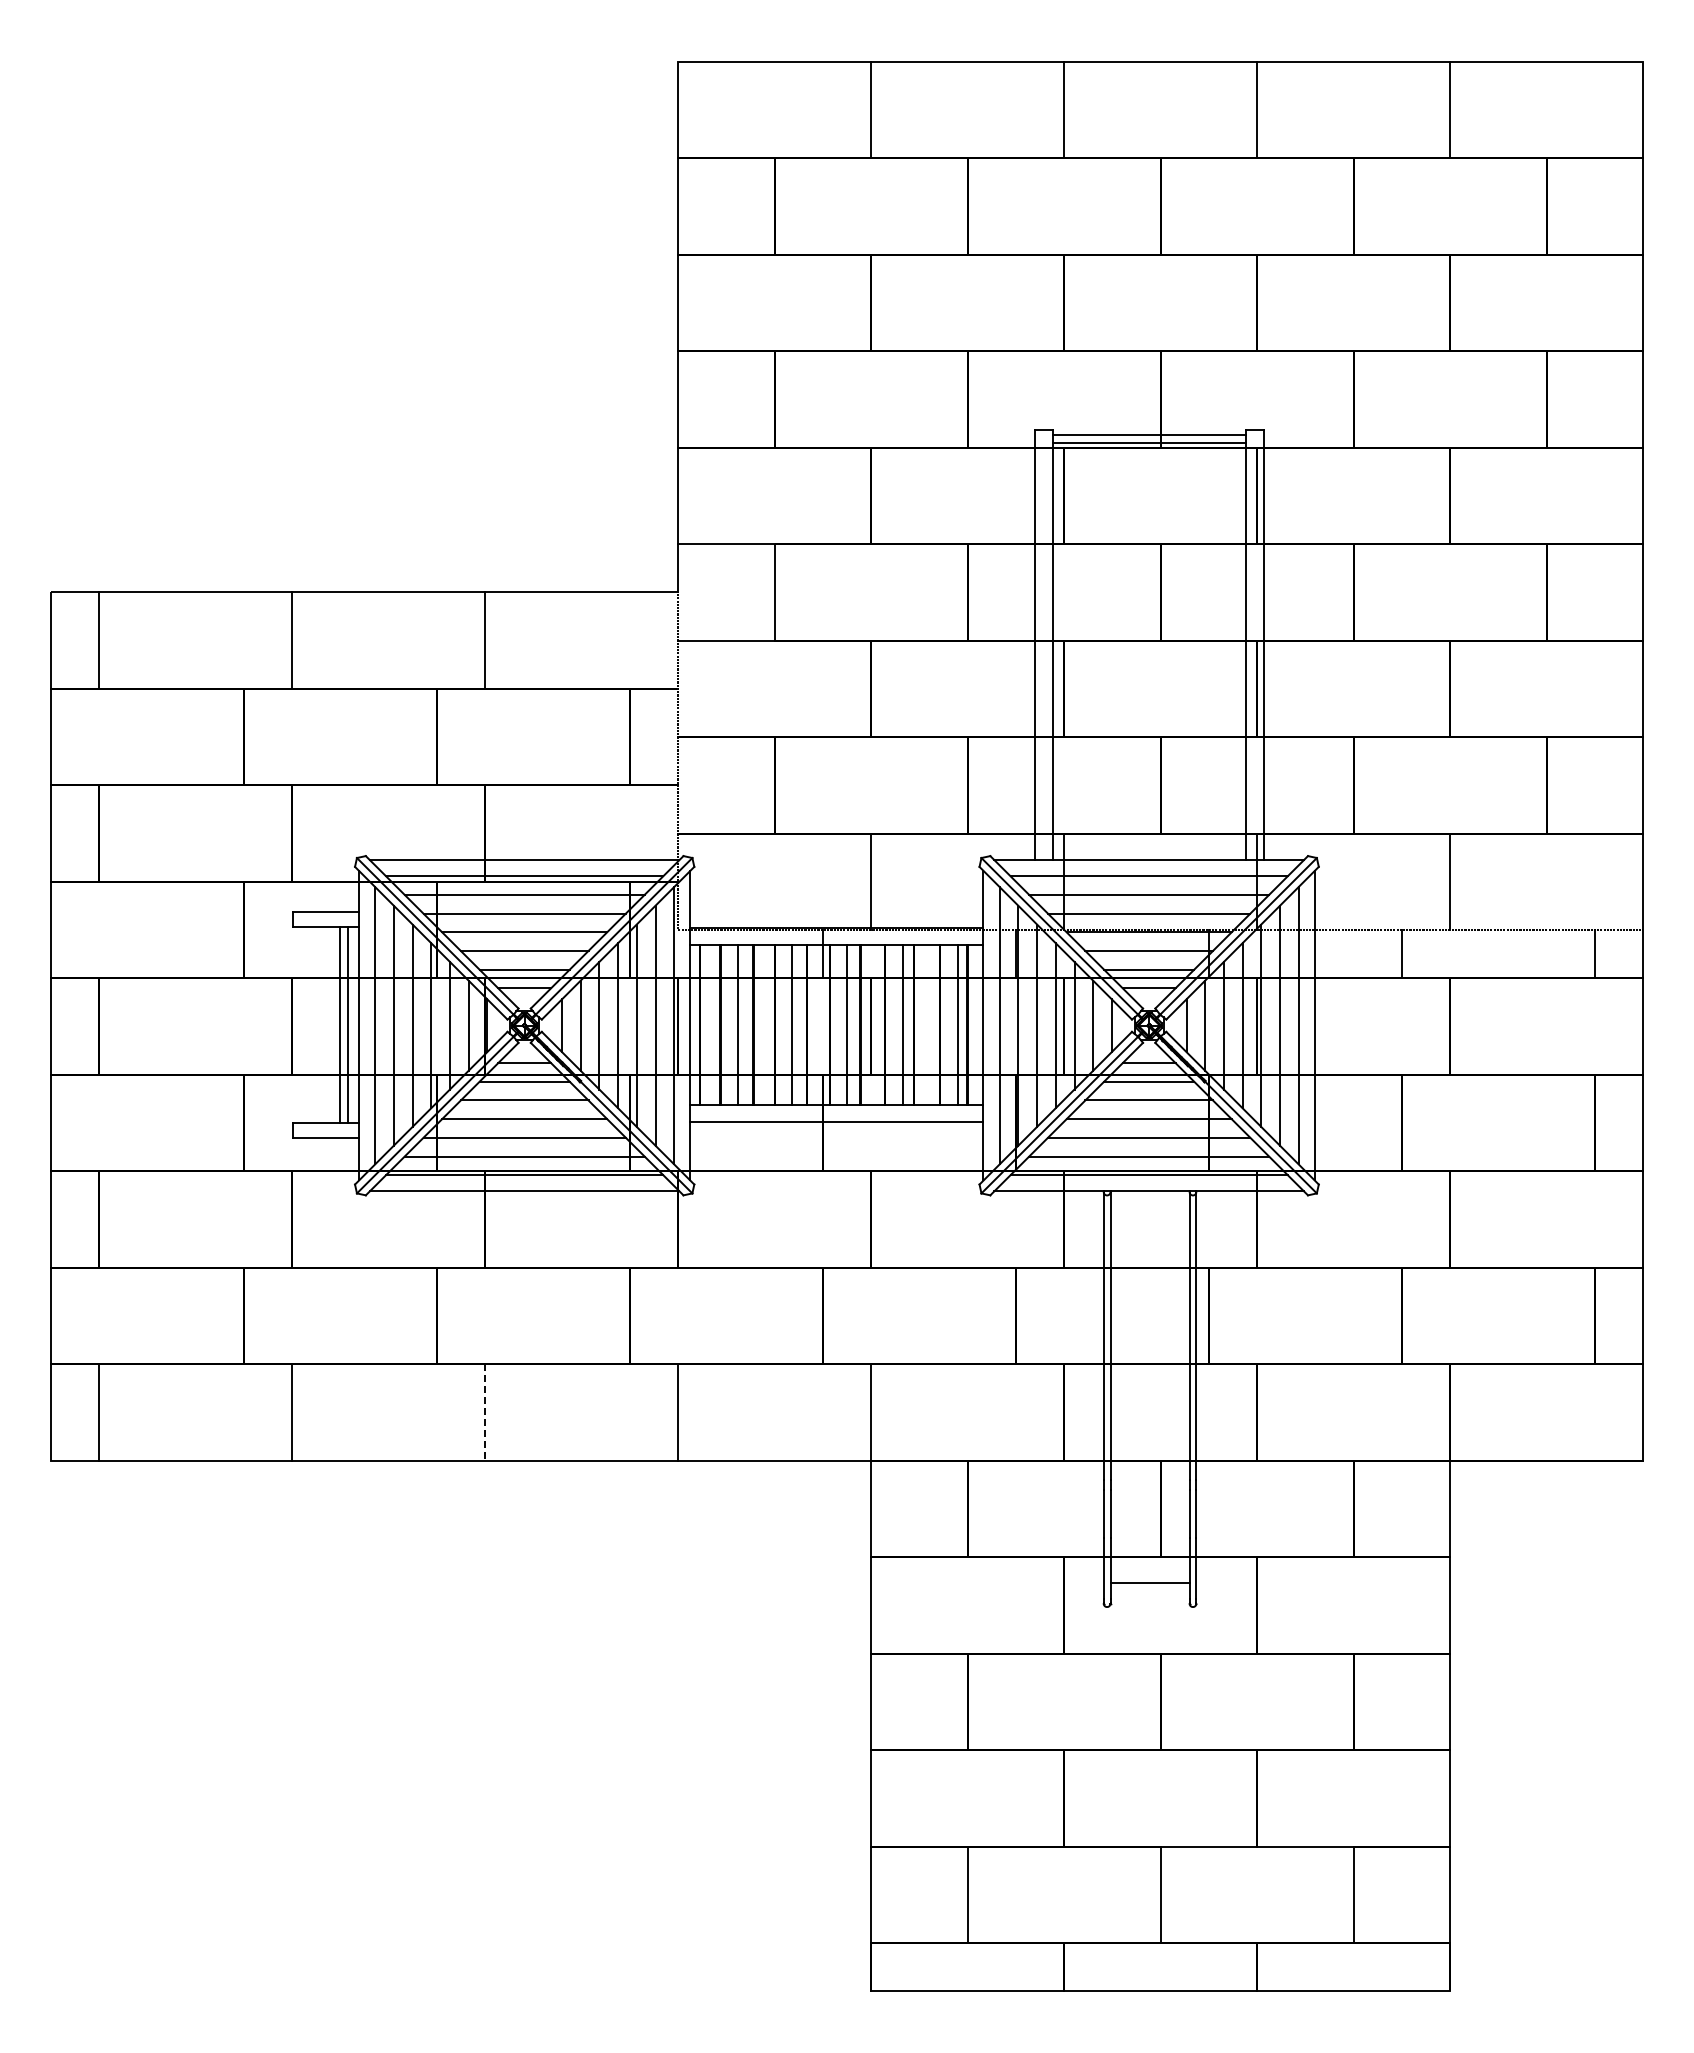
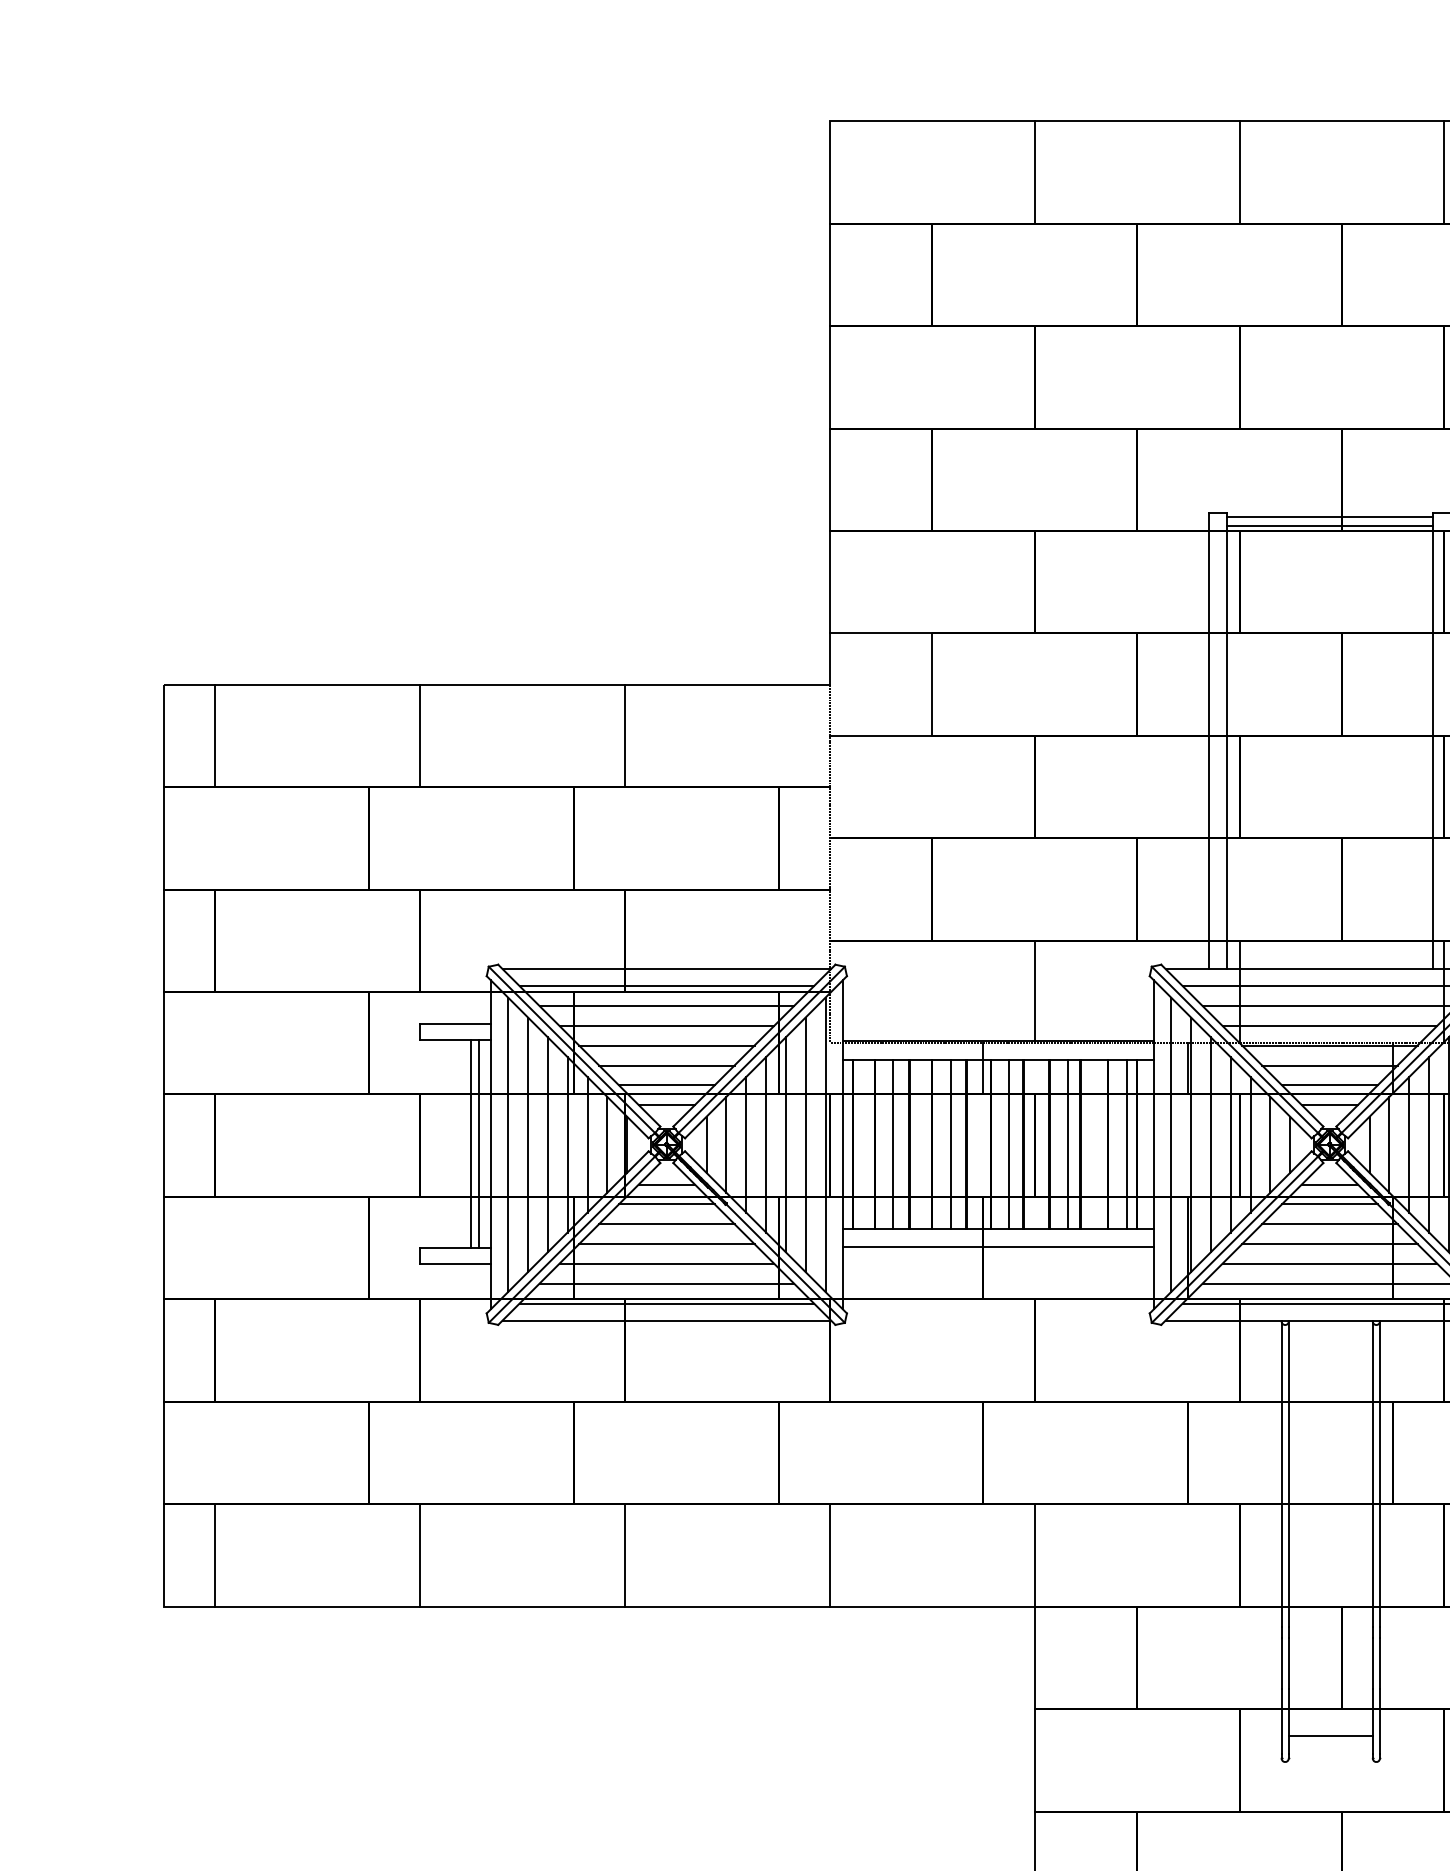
line: (485, 1412) -> (625, 1555), dashed -> solid

